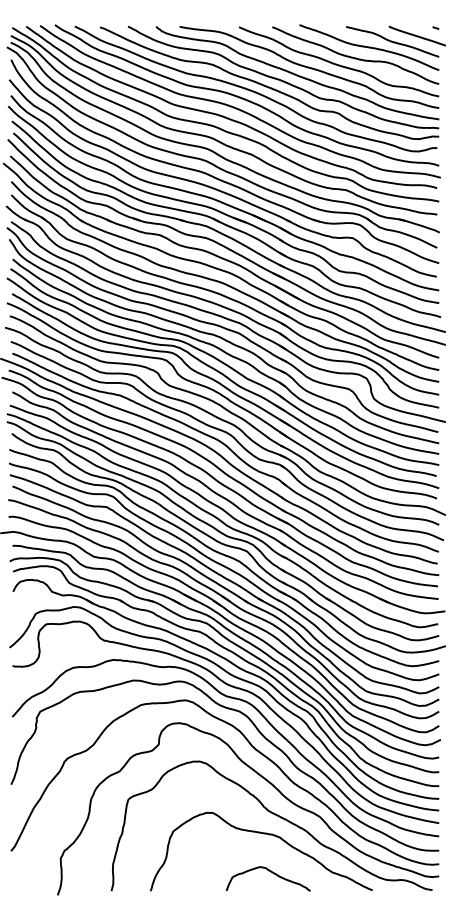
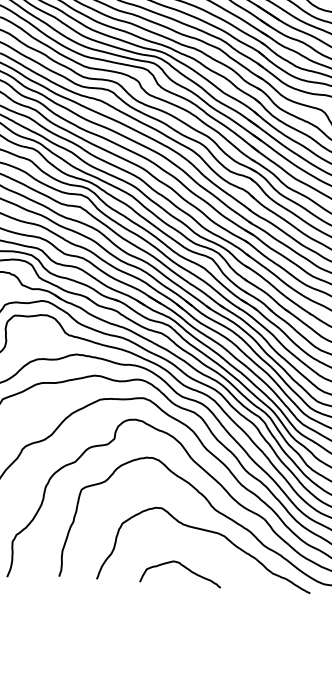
curve: (270, 872) -> (183, 567), moved

